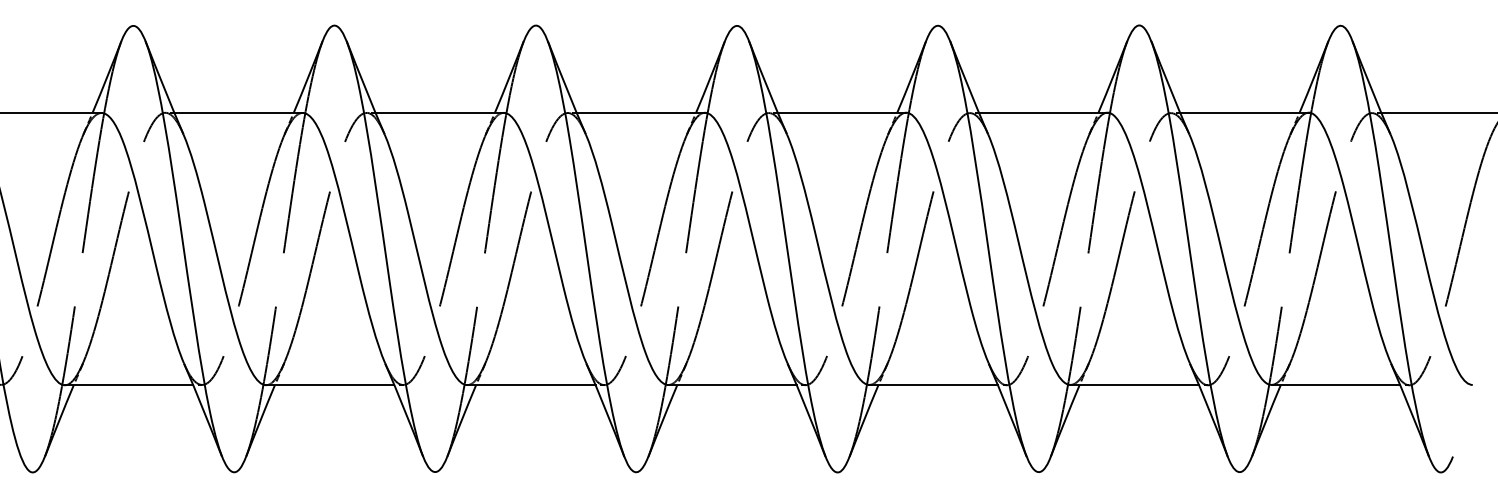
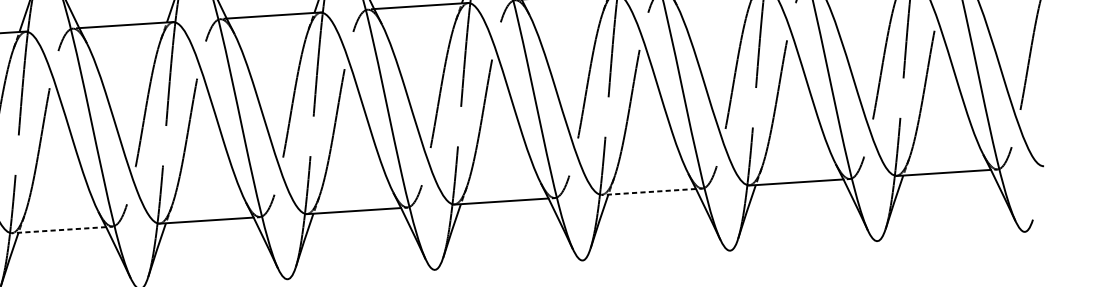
line: (128, 385) -> (58, 230), solid -> dashed
line: (933, 385) -> (648, 192), solid -> dashed

